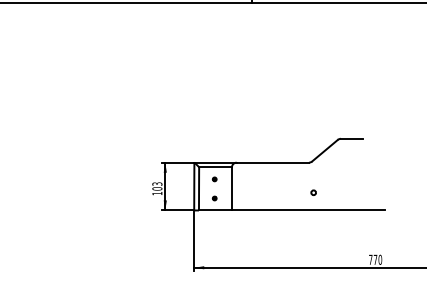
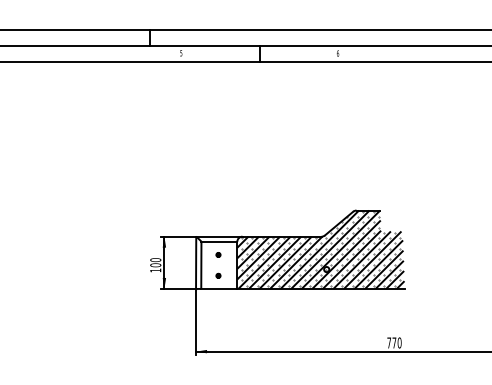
hatch: (307, 174) -> (320, 249), added
text: (157, 184) -> (155, 260), 103 -> 100

